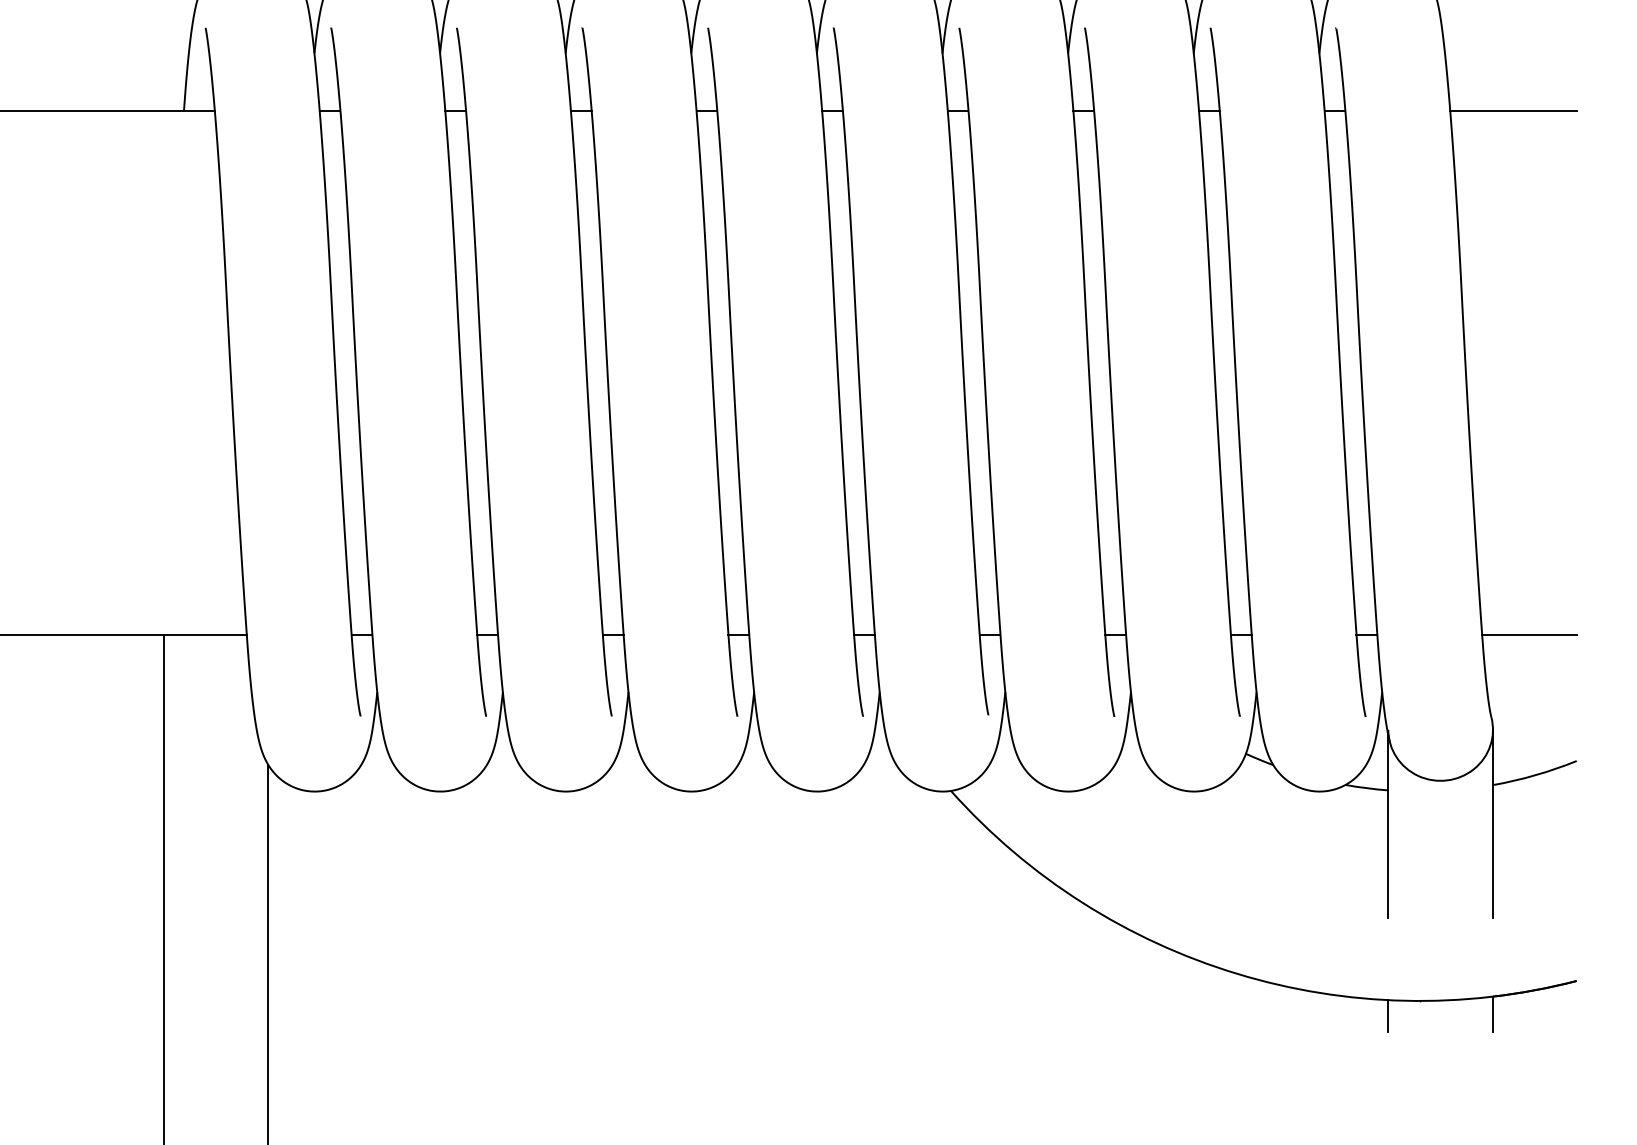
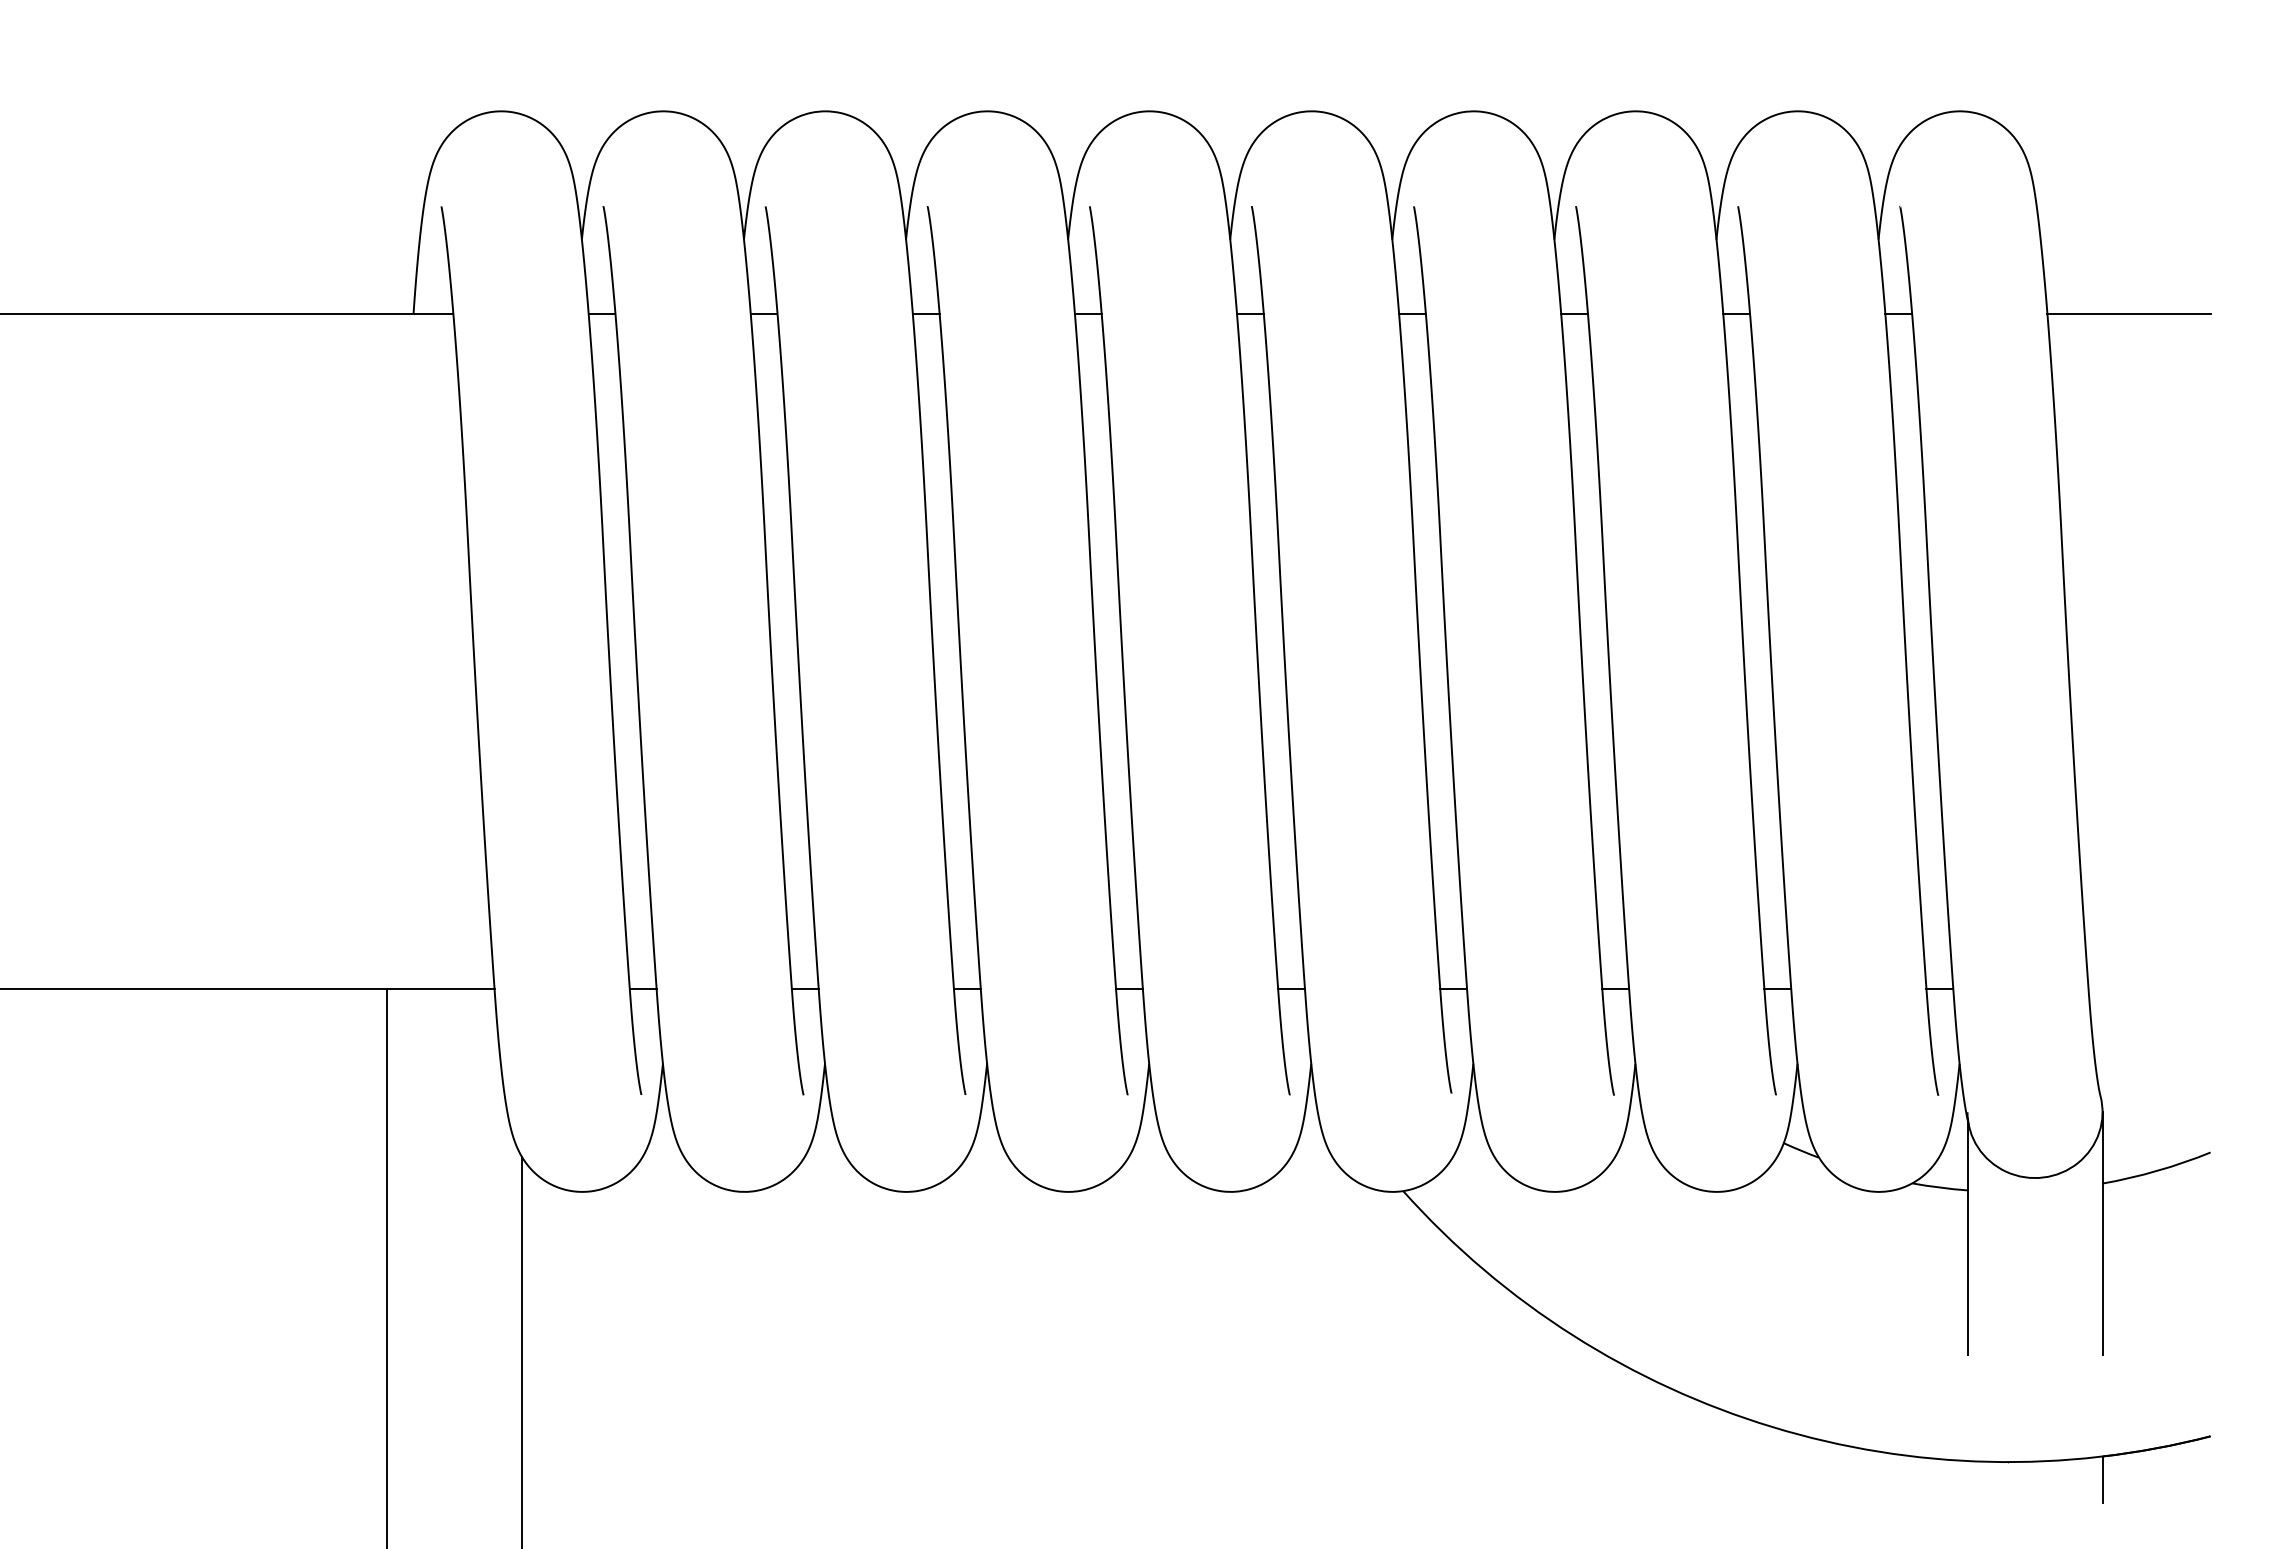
line: (1529, 634) -> (2149, 989), removed
line: (1388, 1016) -> (1967, 1481), removed

